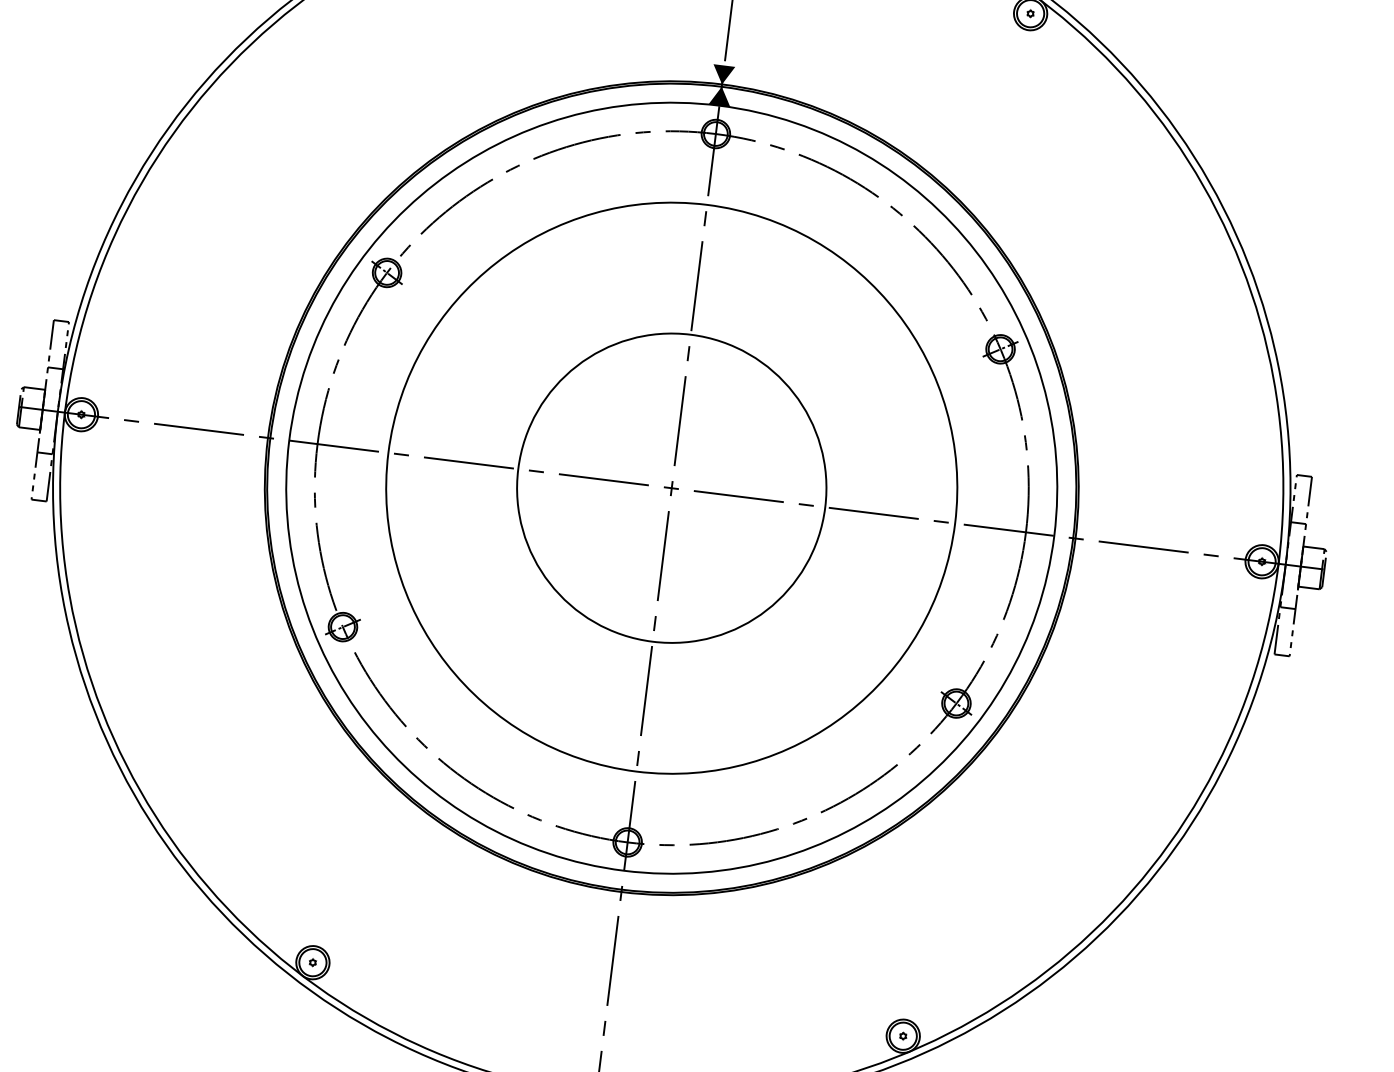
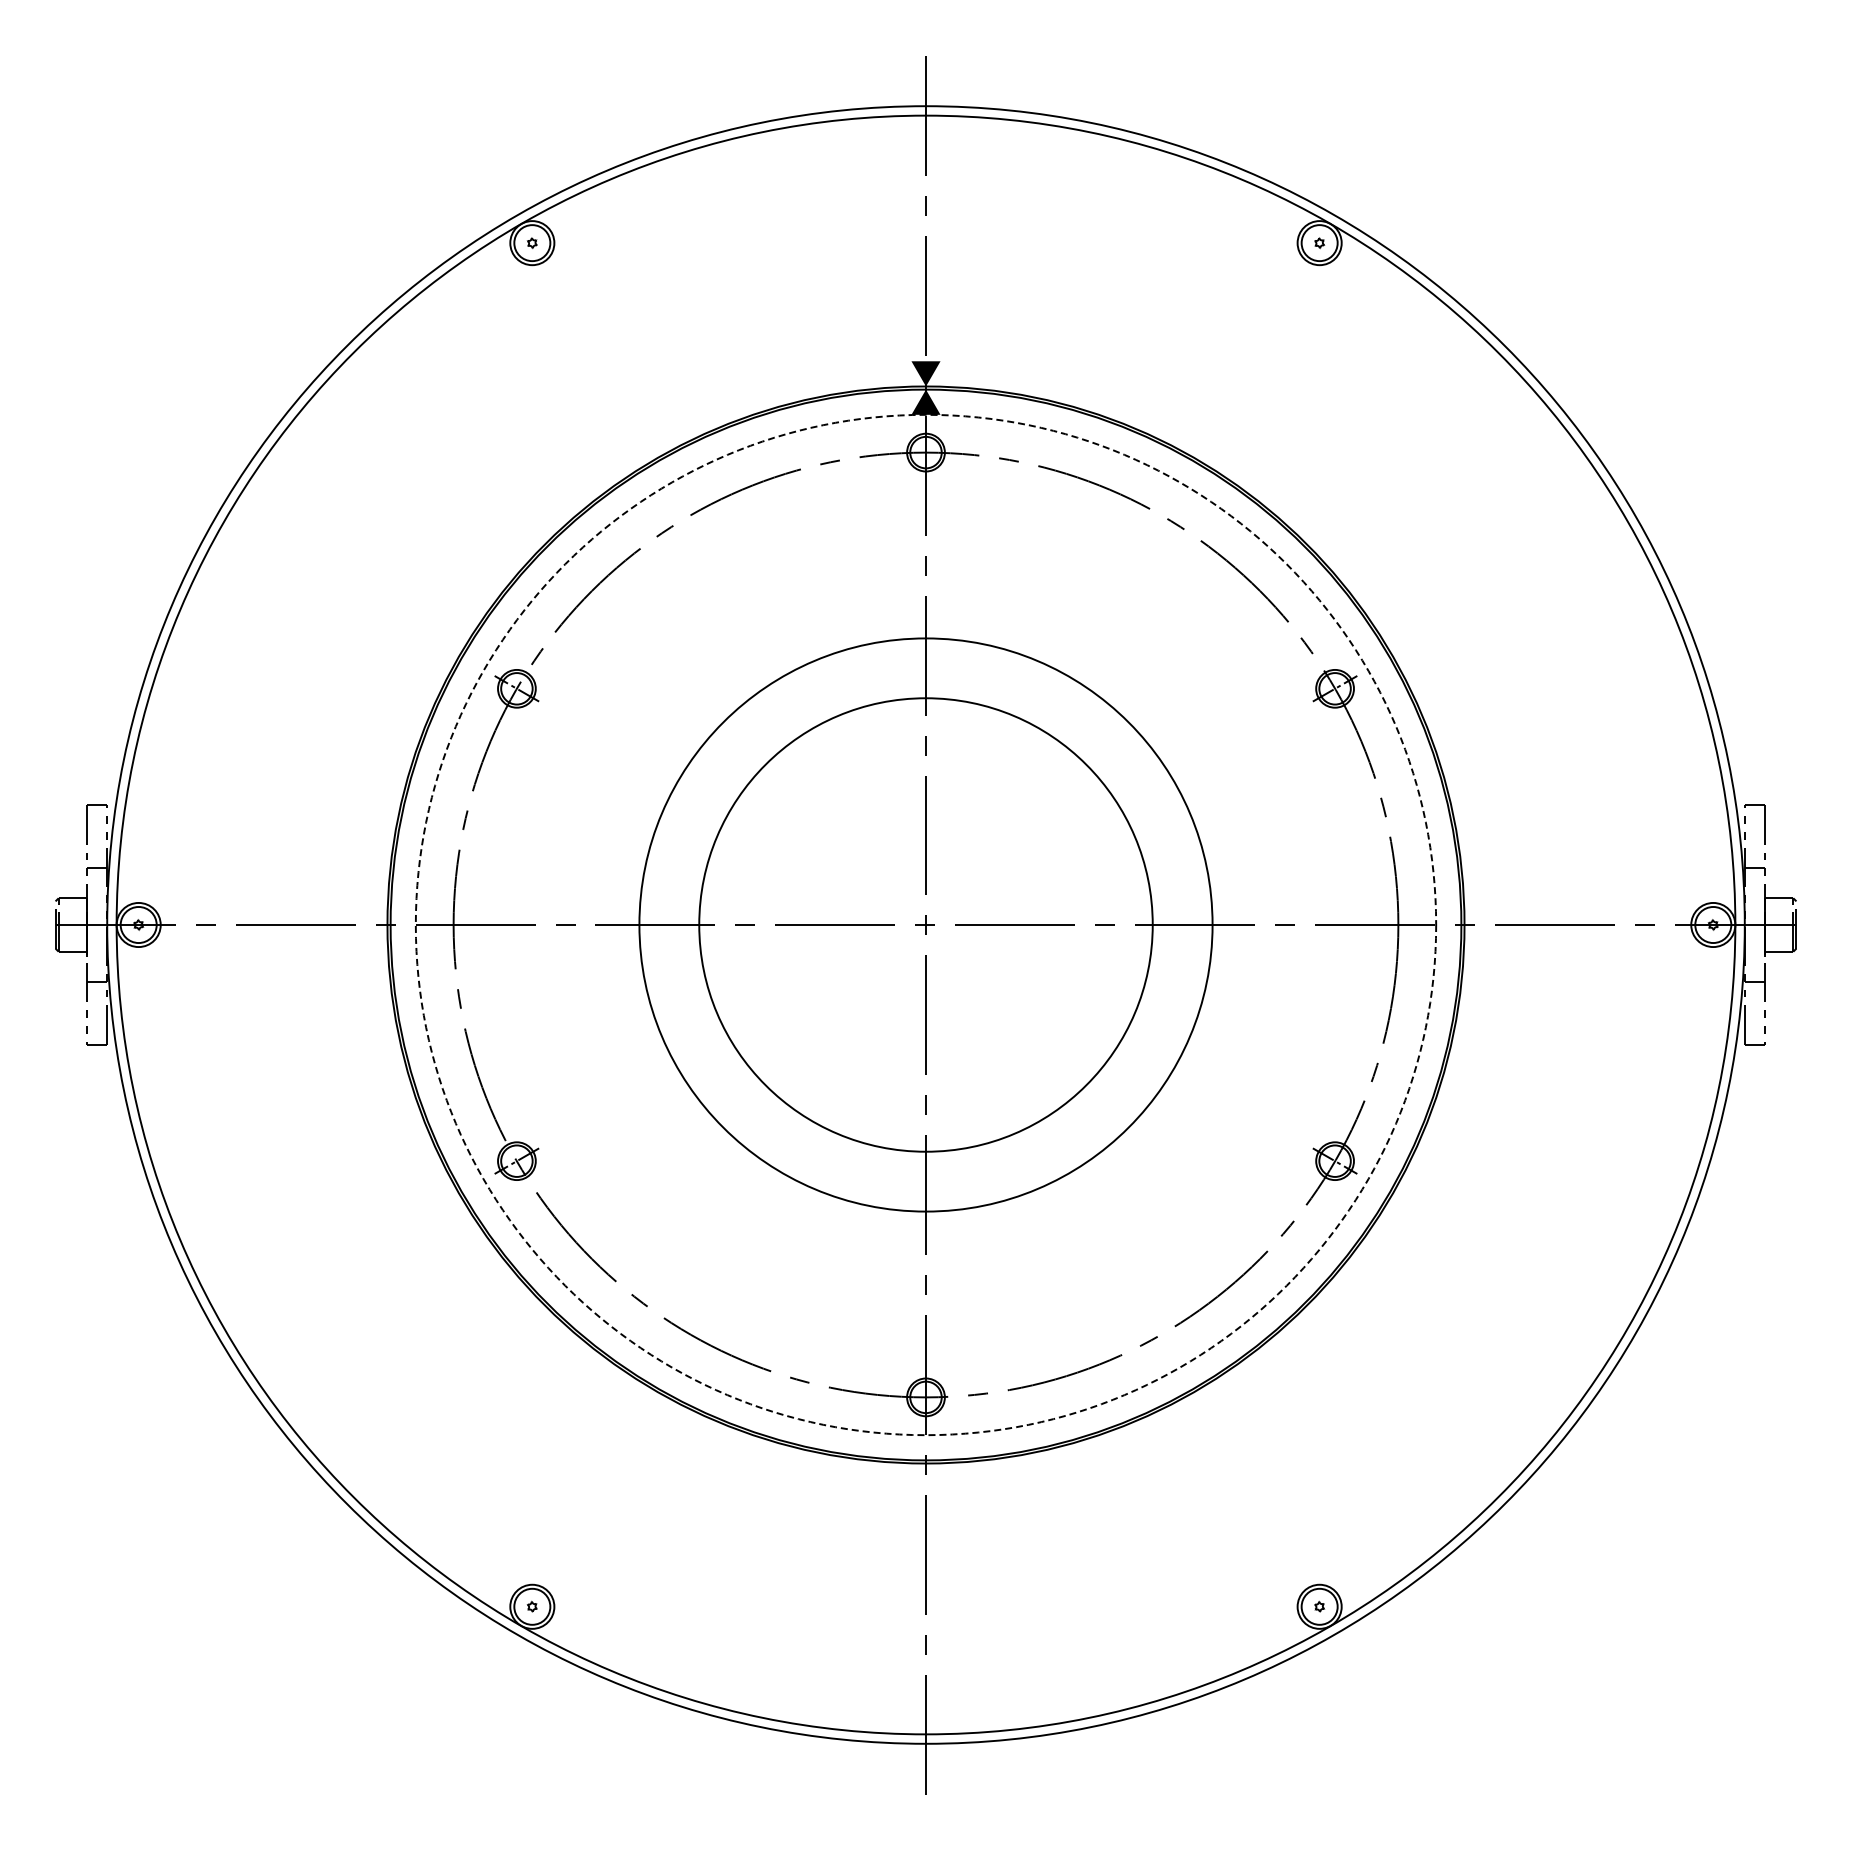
circle: (671, 487) -> (925, 924), size x0.6
circle: (671, 487) -> (925, 924), size x1.4
circle: (671, 487) -> (925, 924), solid -> dashed

